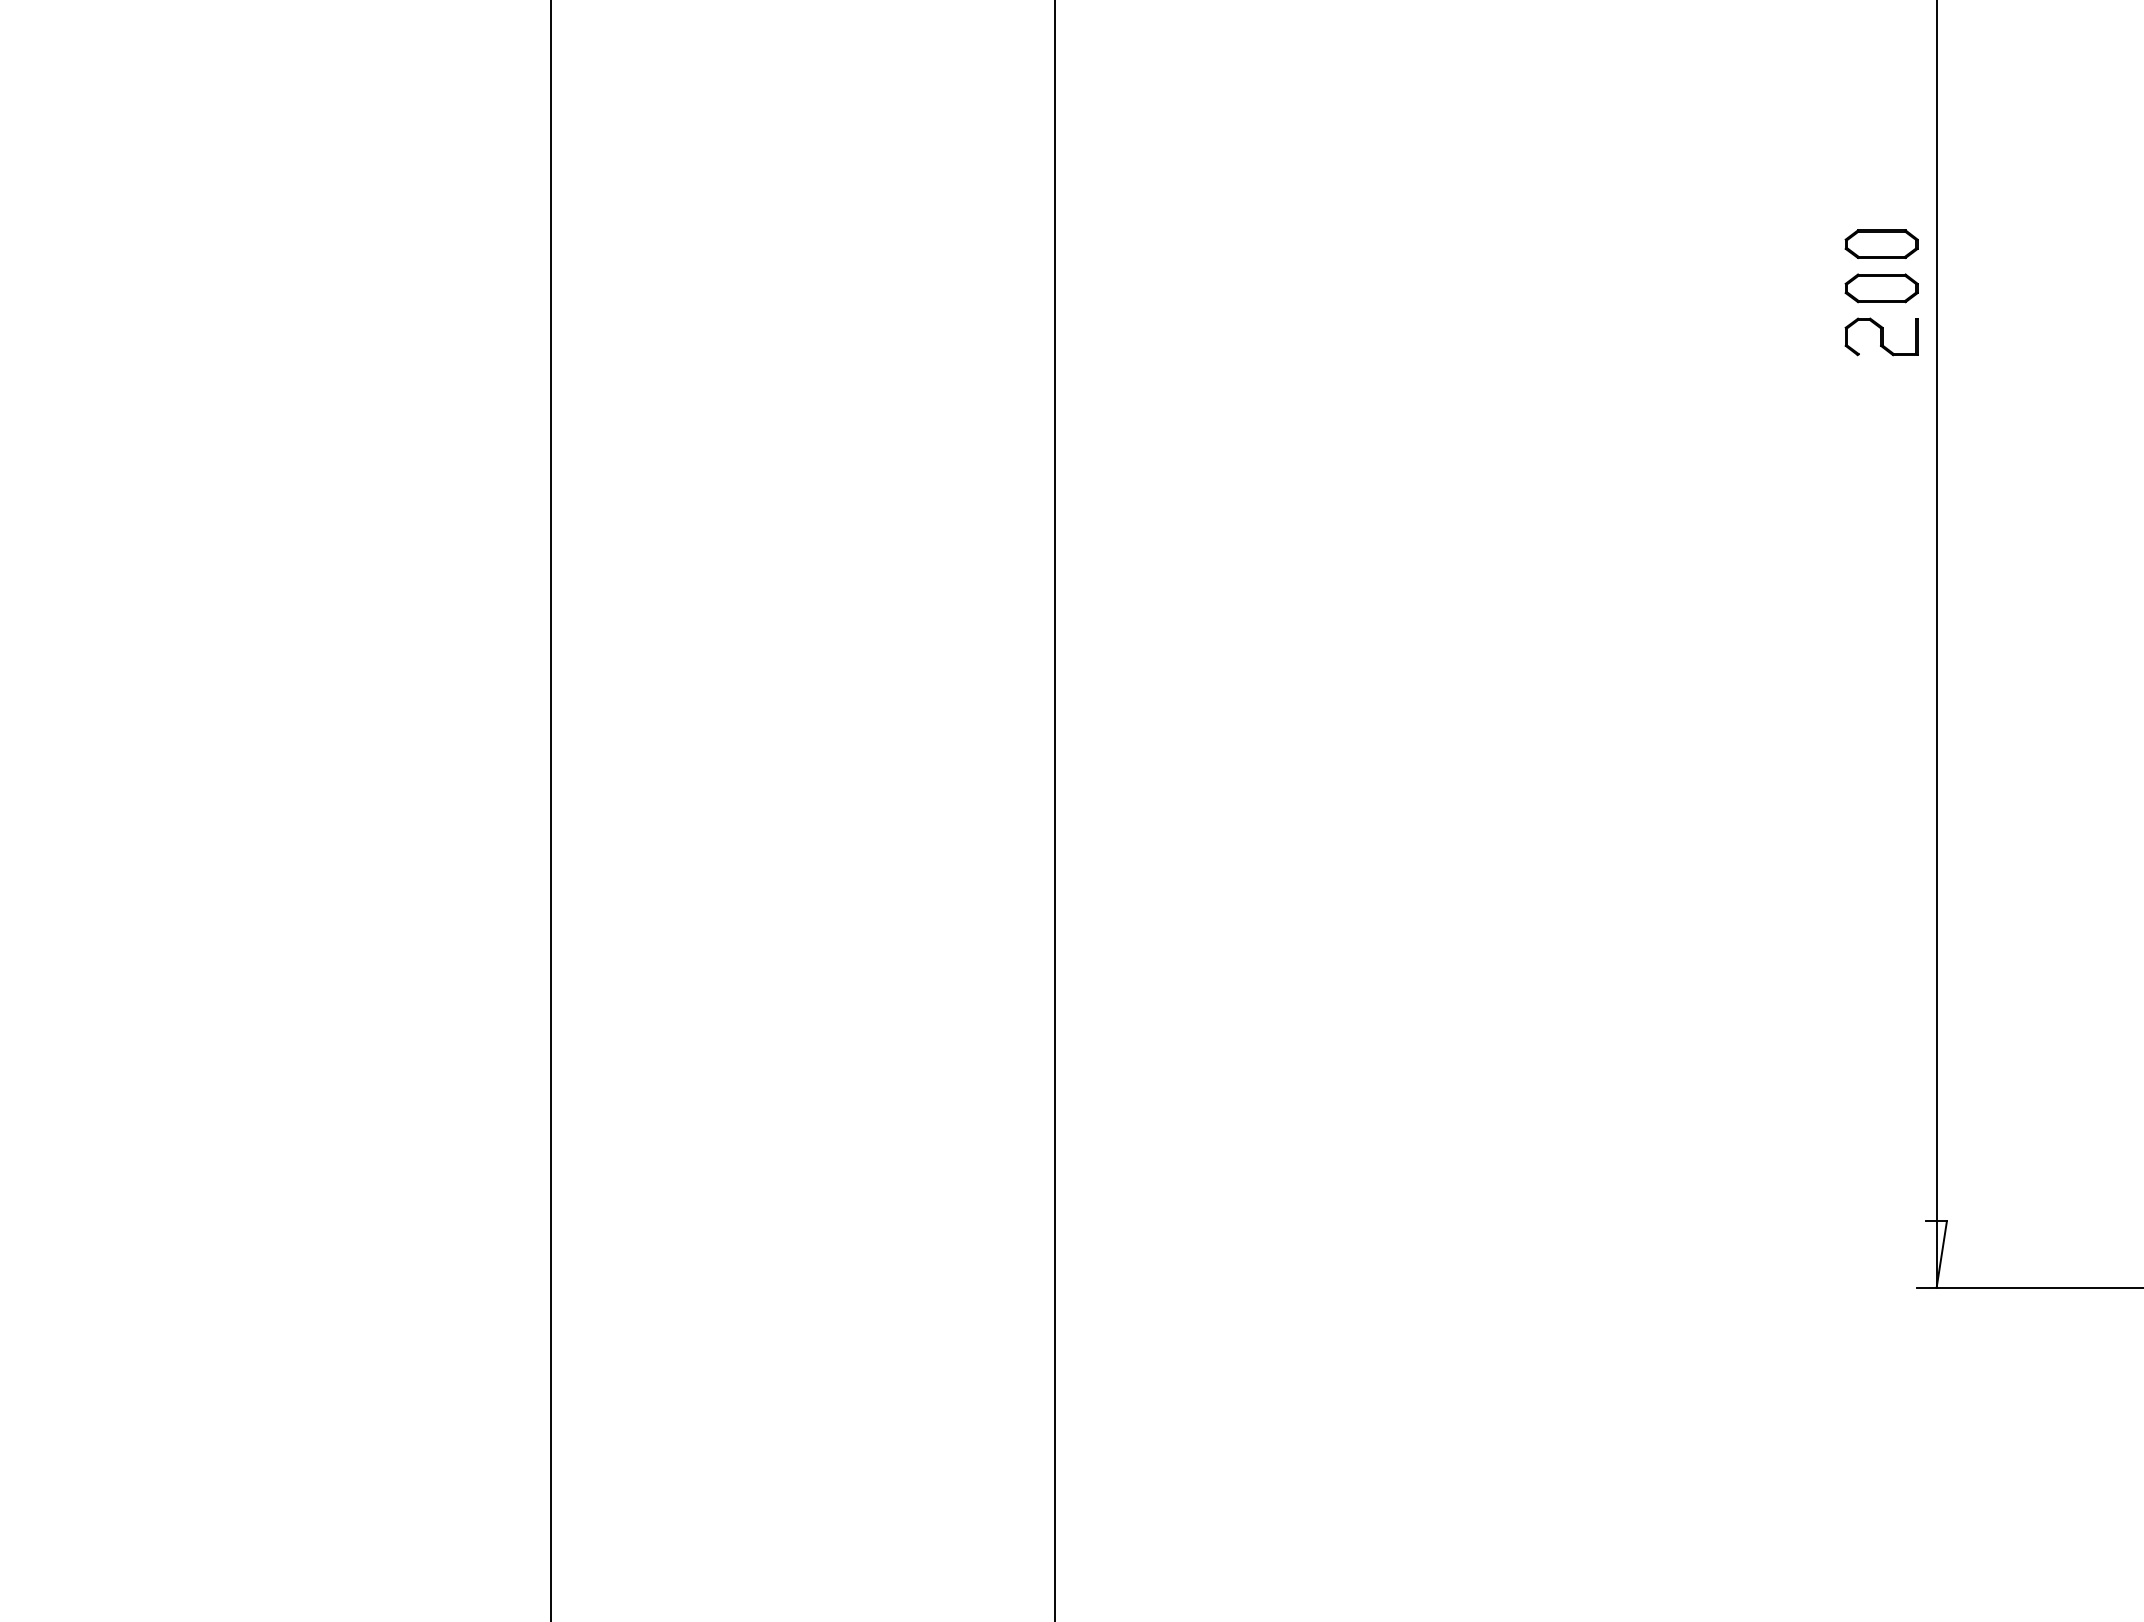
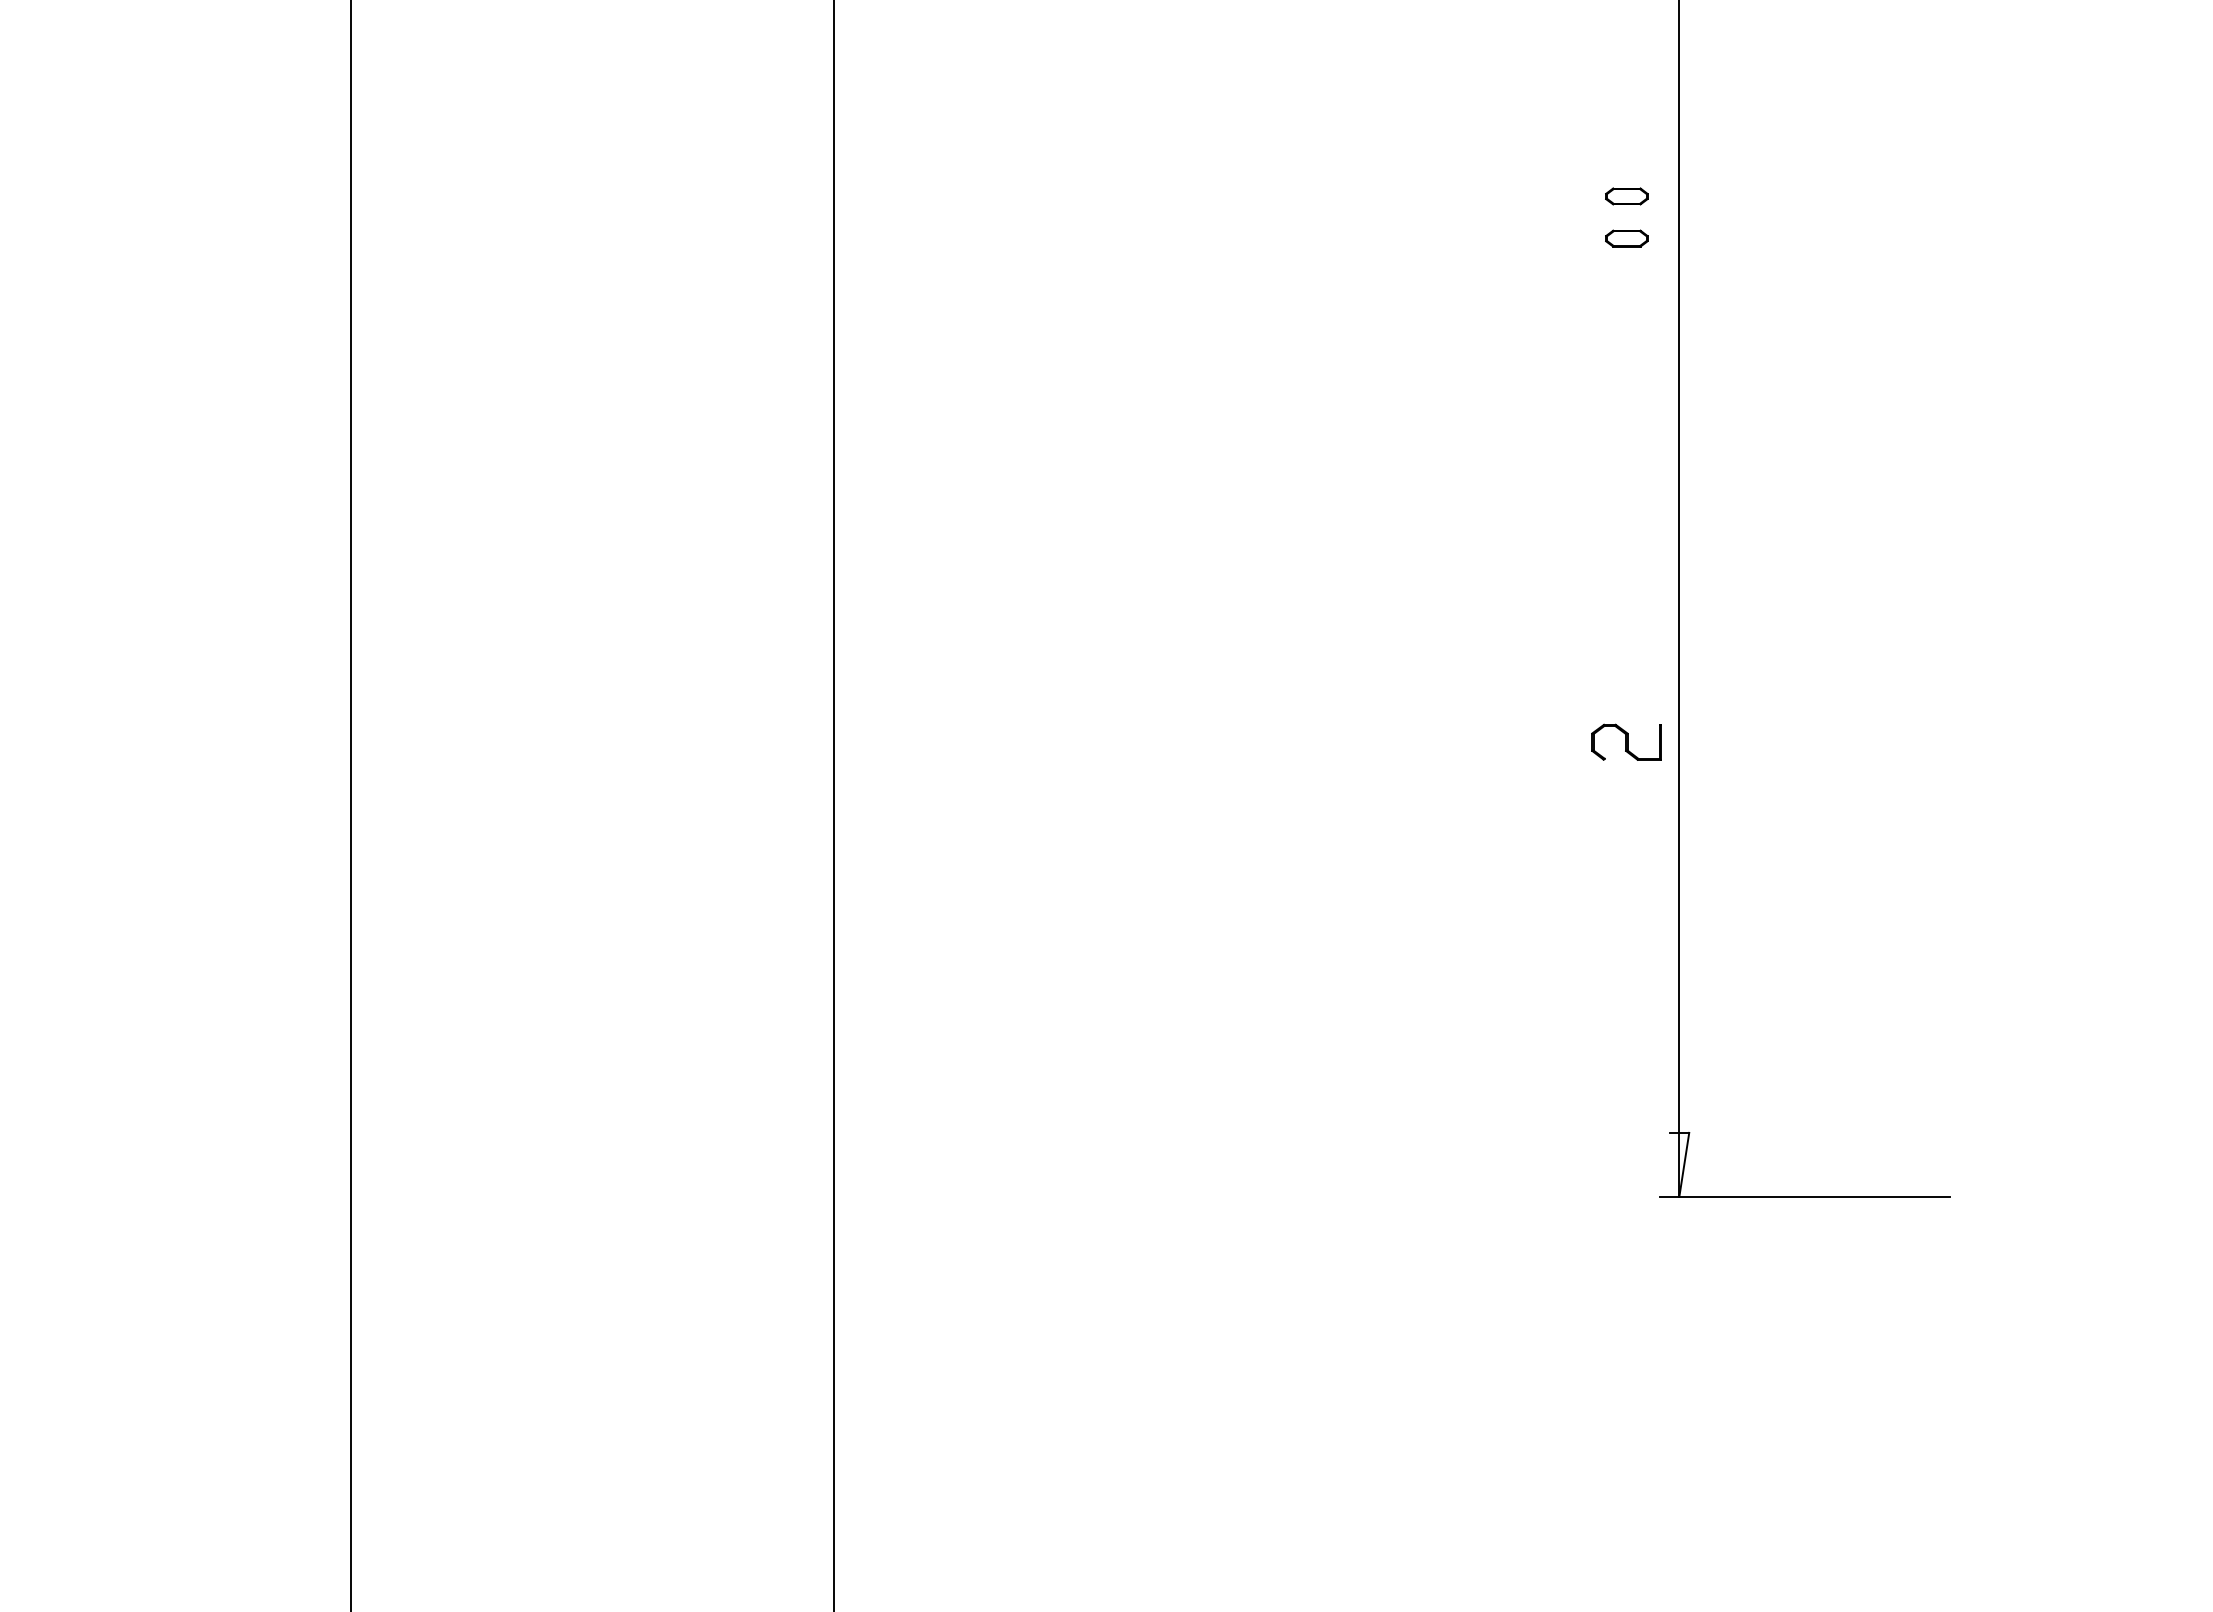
part: (1881, 244) -> (1626, 196), size x0.6
part: (1881, 288) -> (1626, 238), size x0.6
part: (1881, 336) -> (1626, 741), moved

